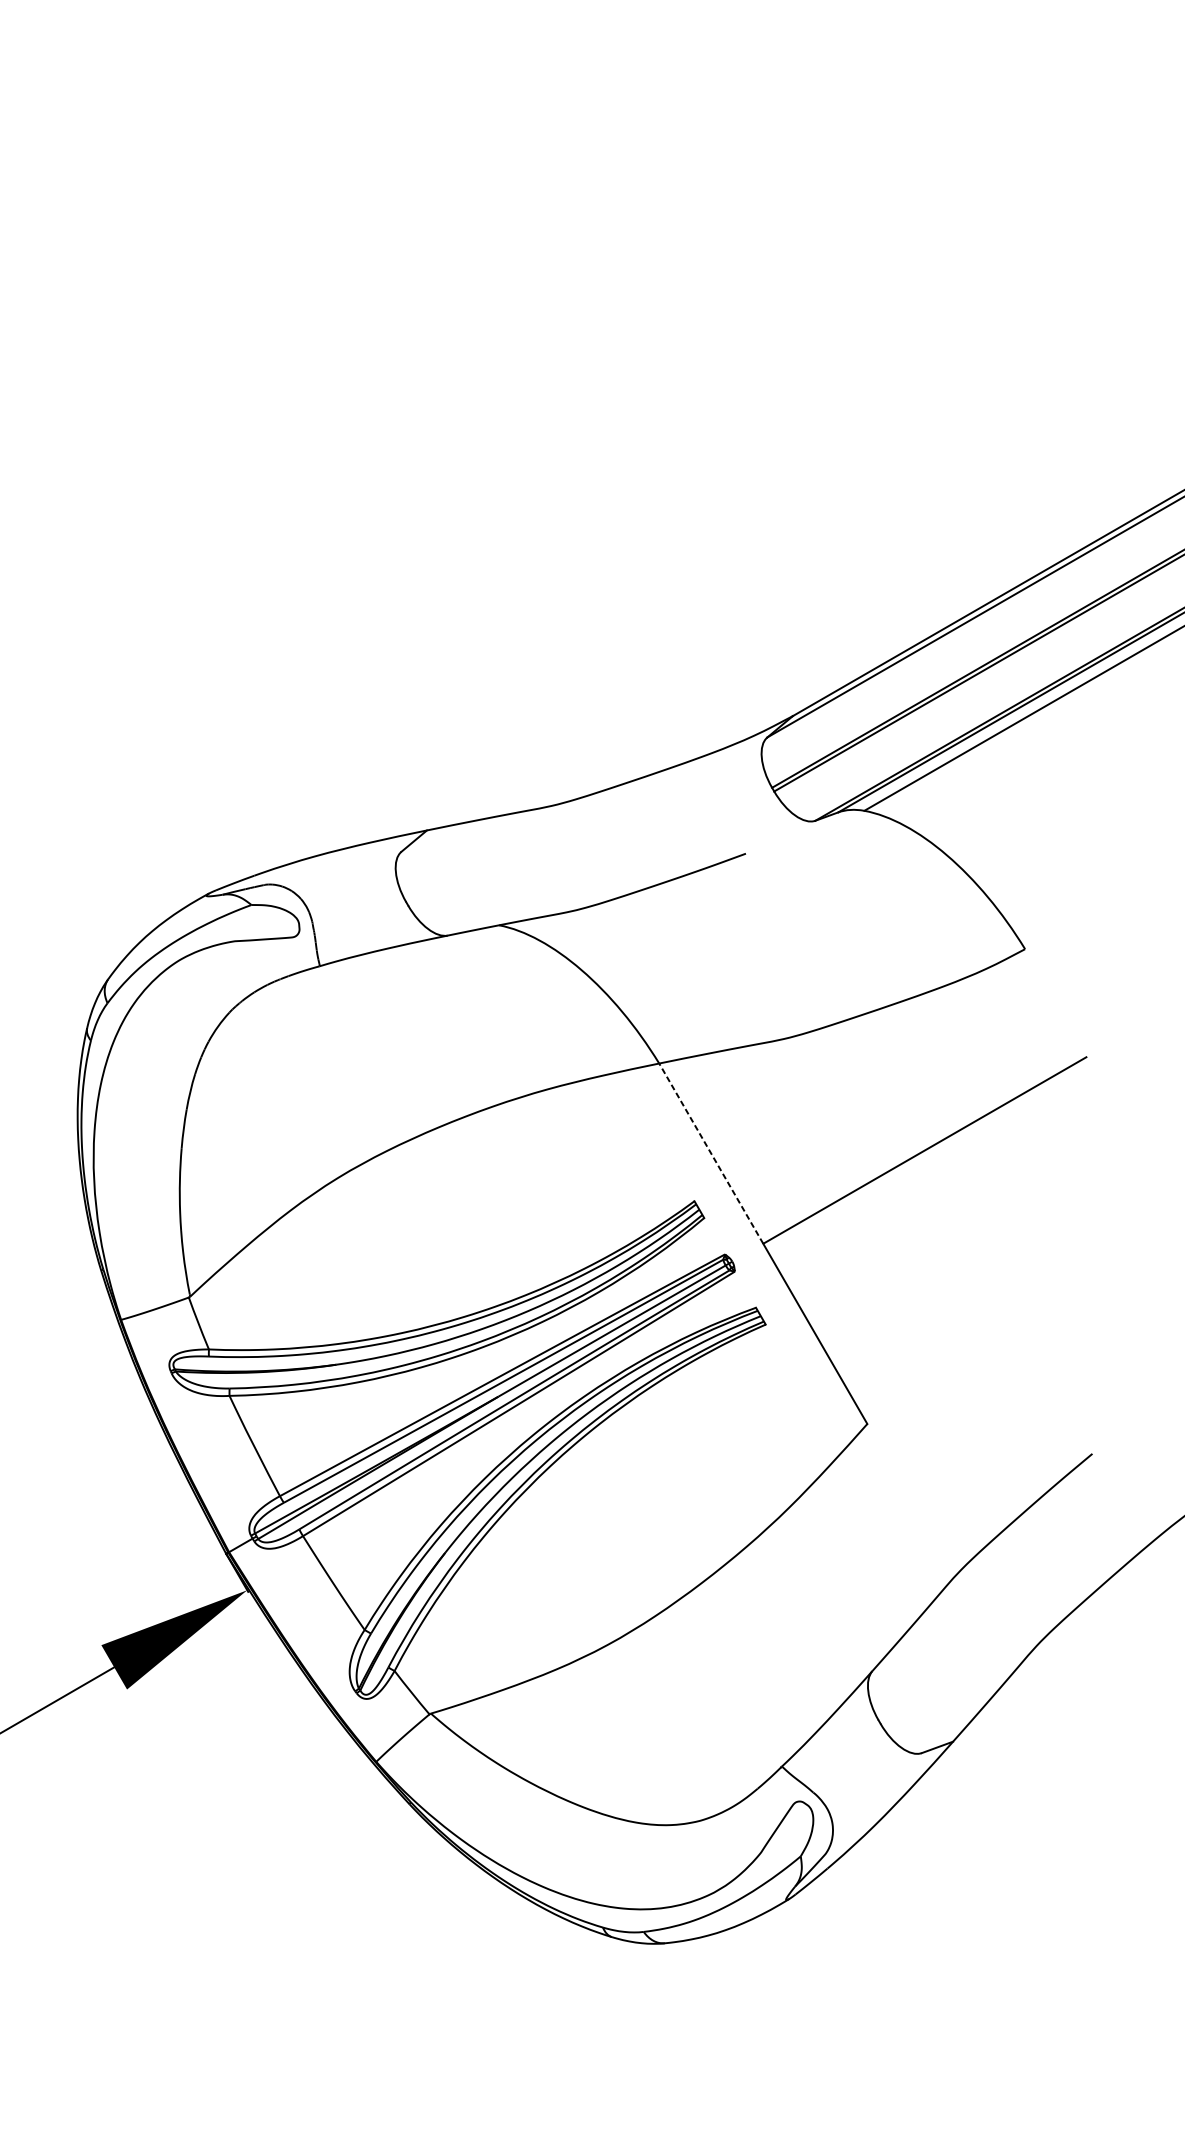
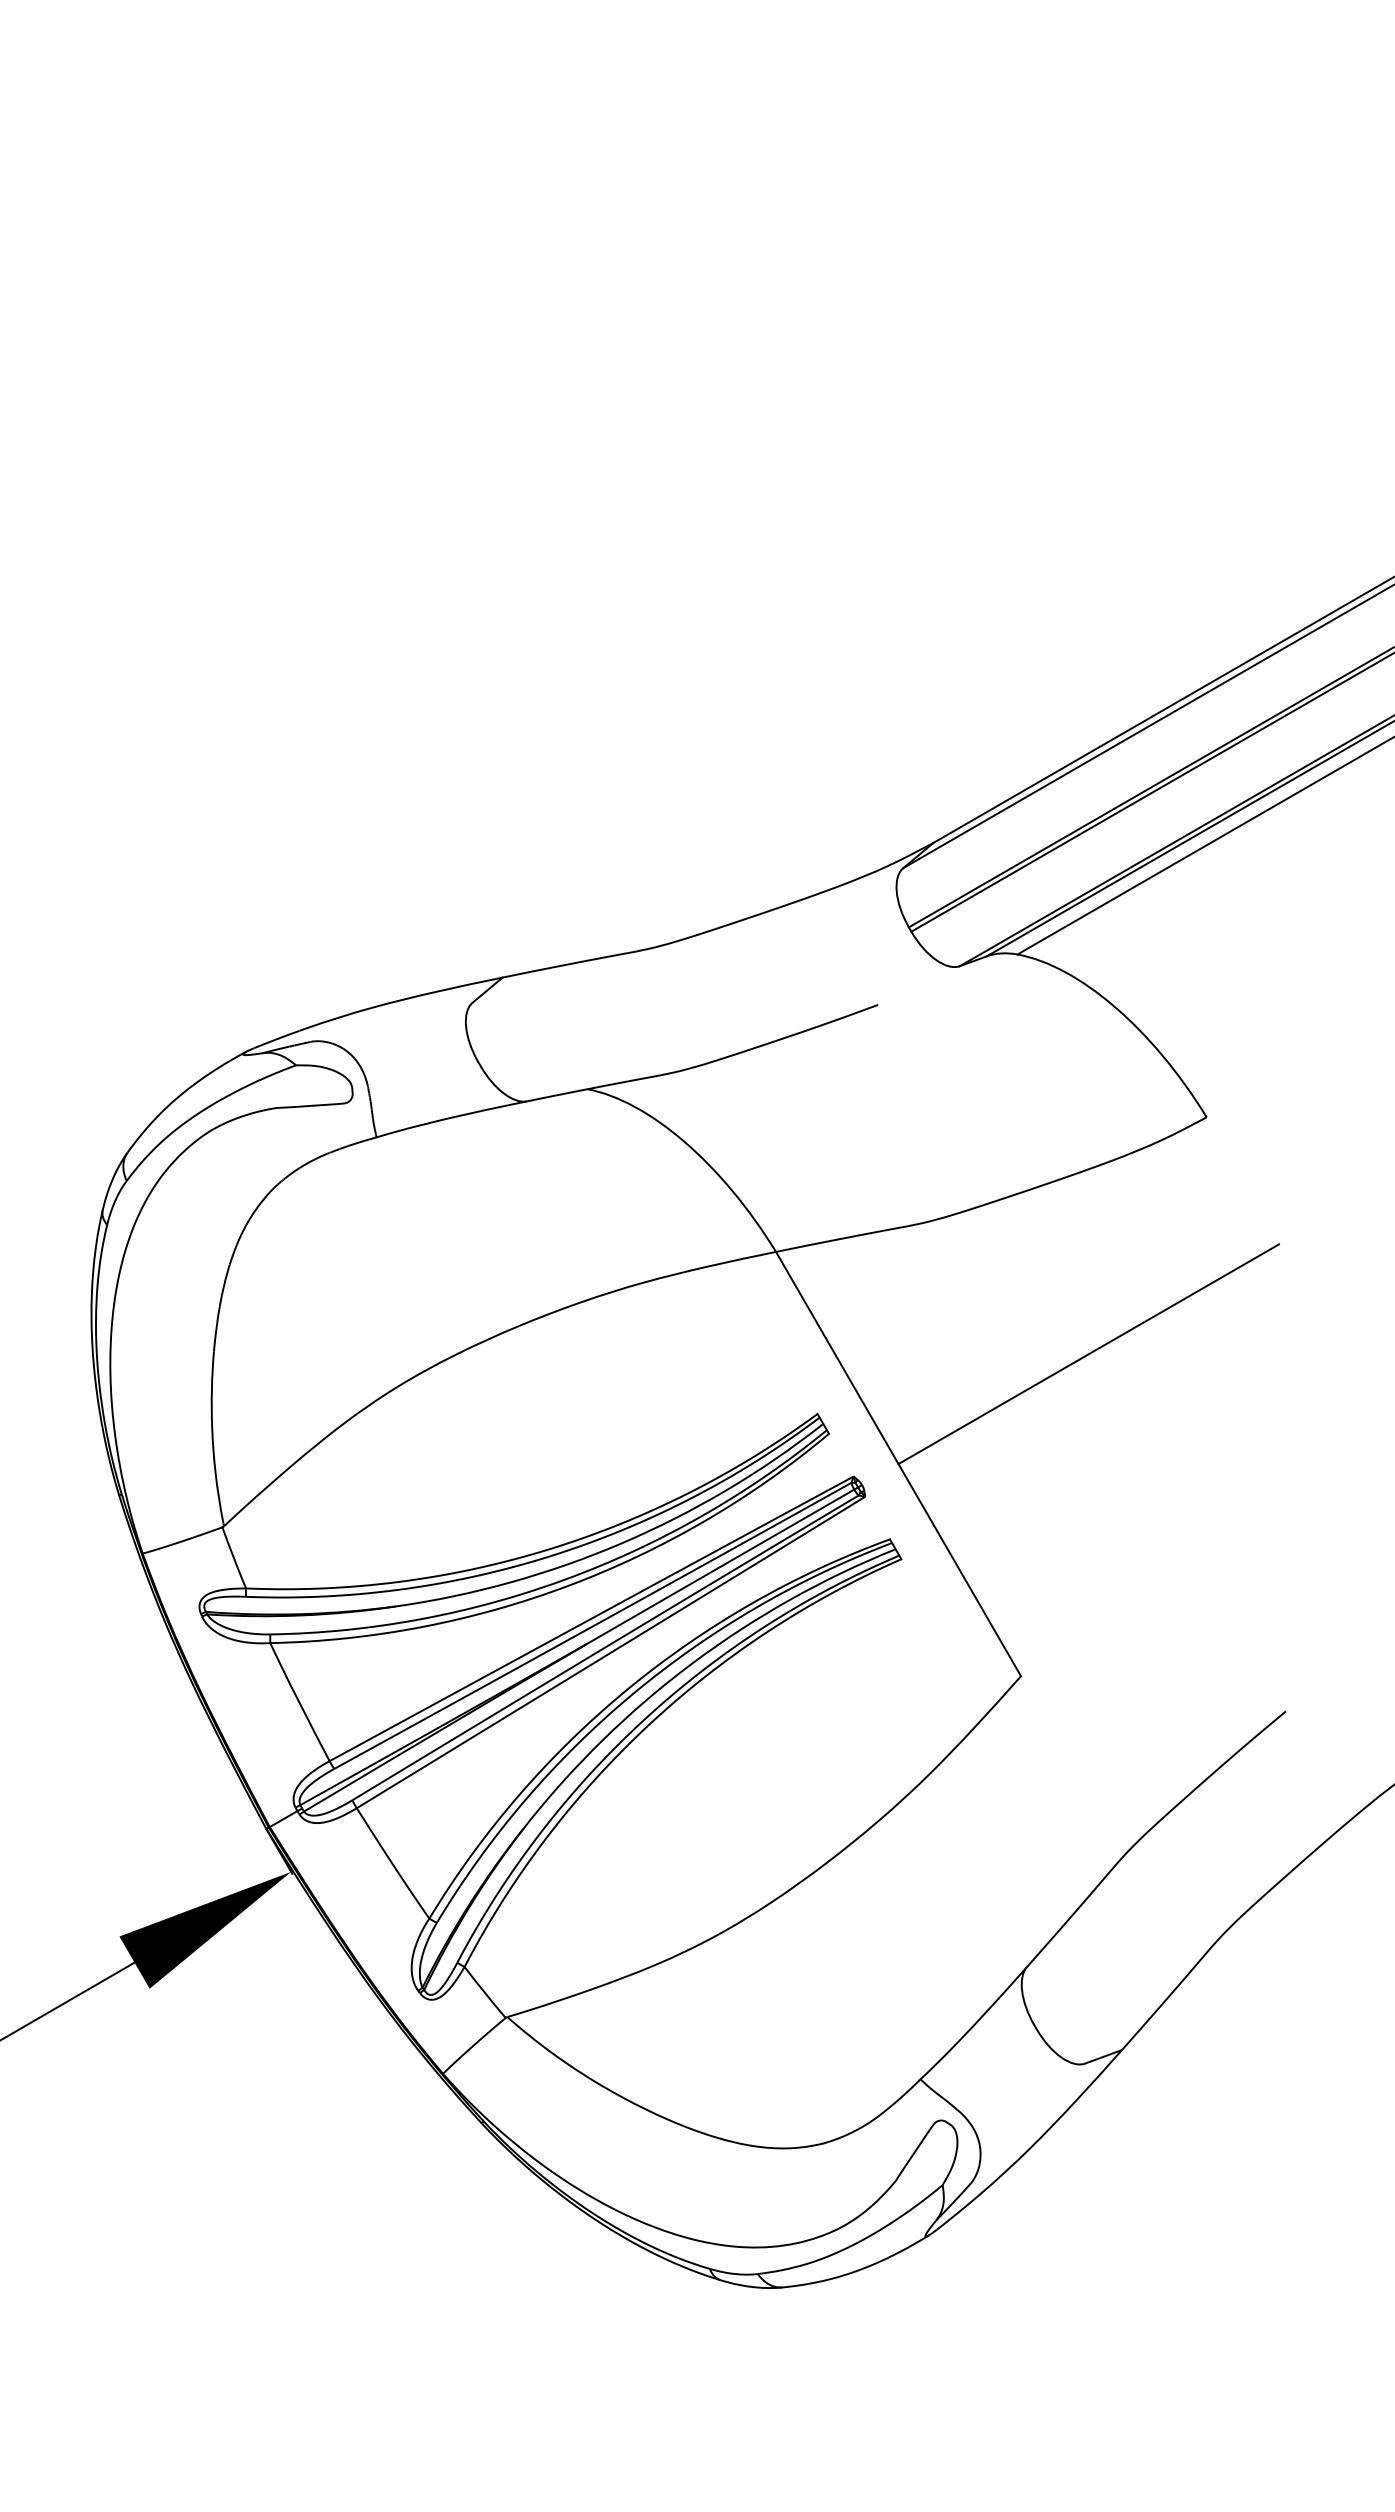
line: (711, 1153) -> (837, 1357), dashed -> solid

